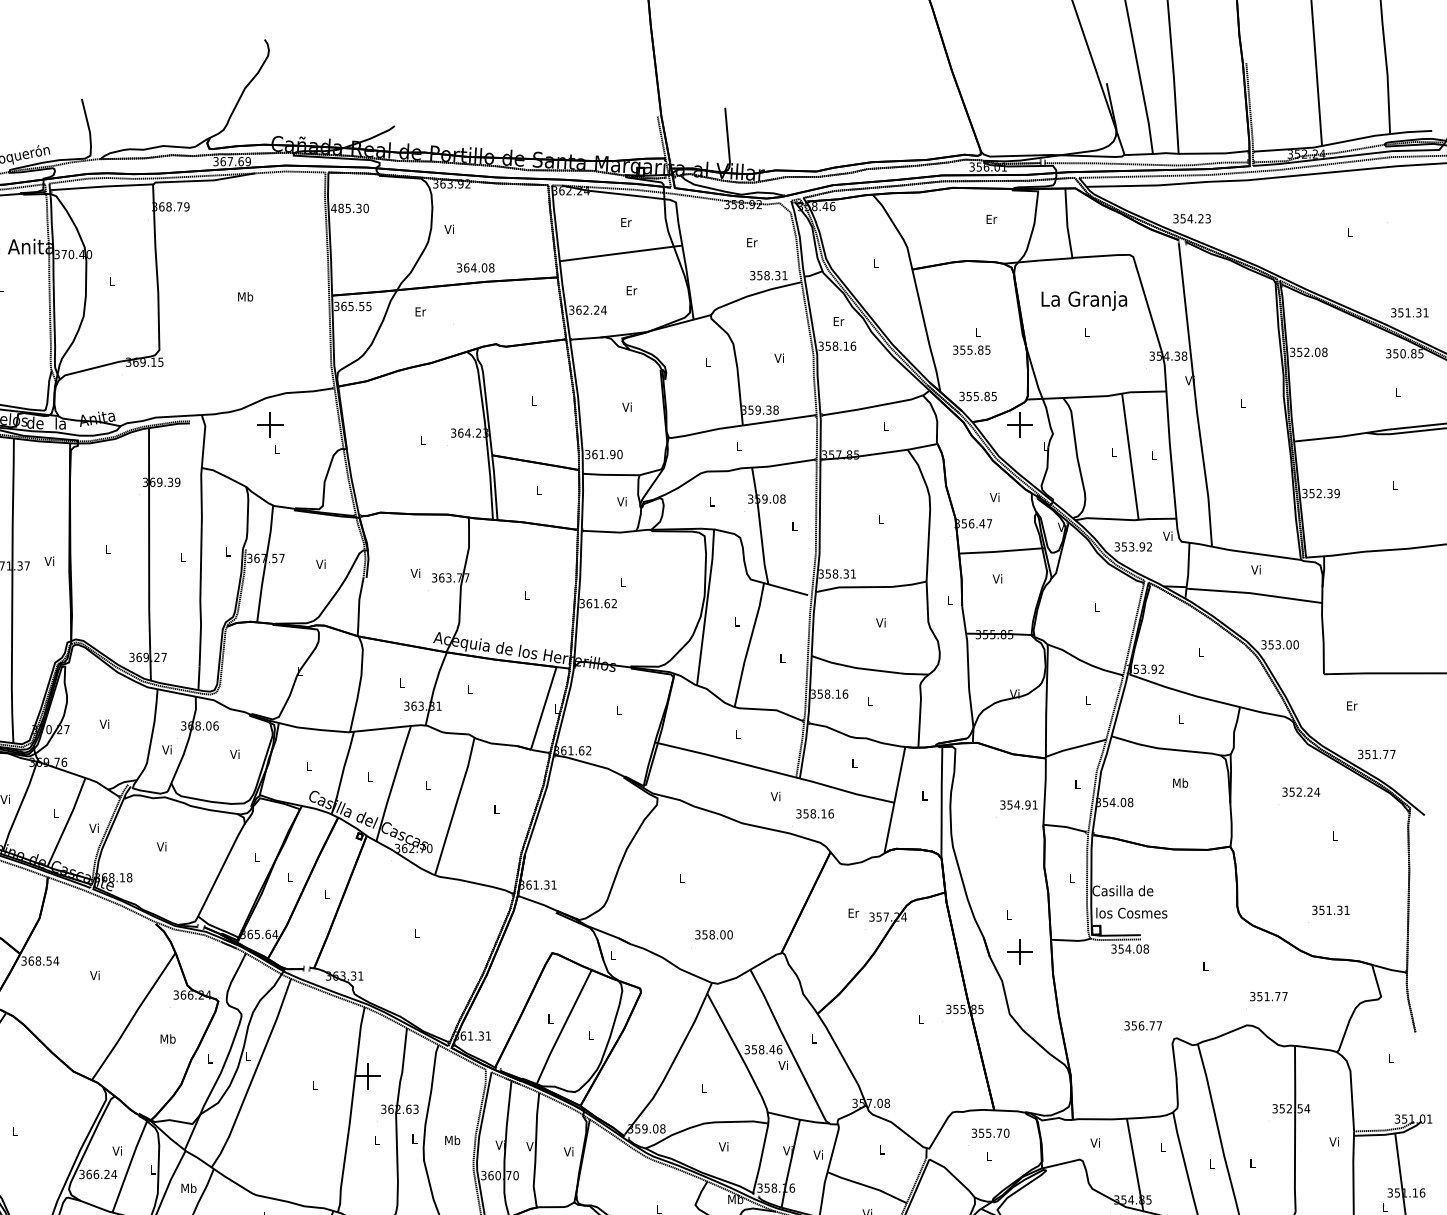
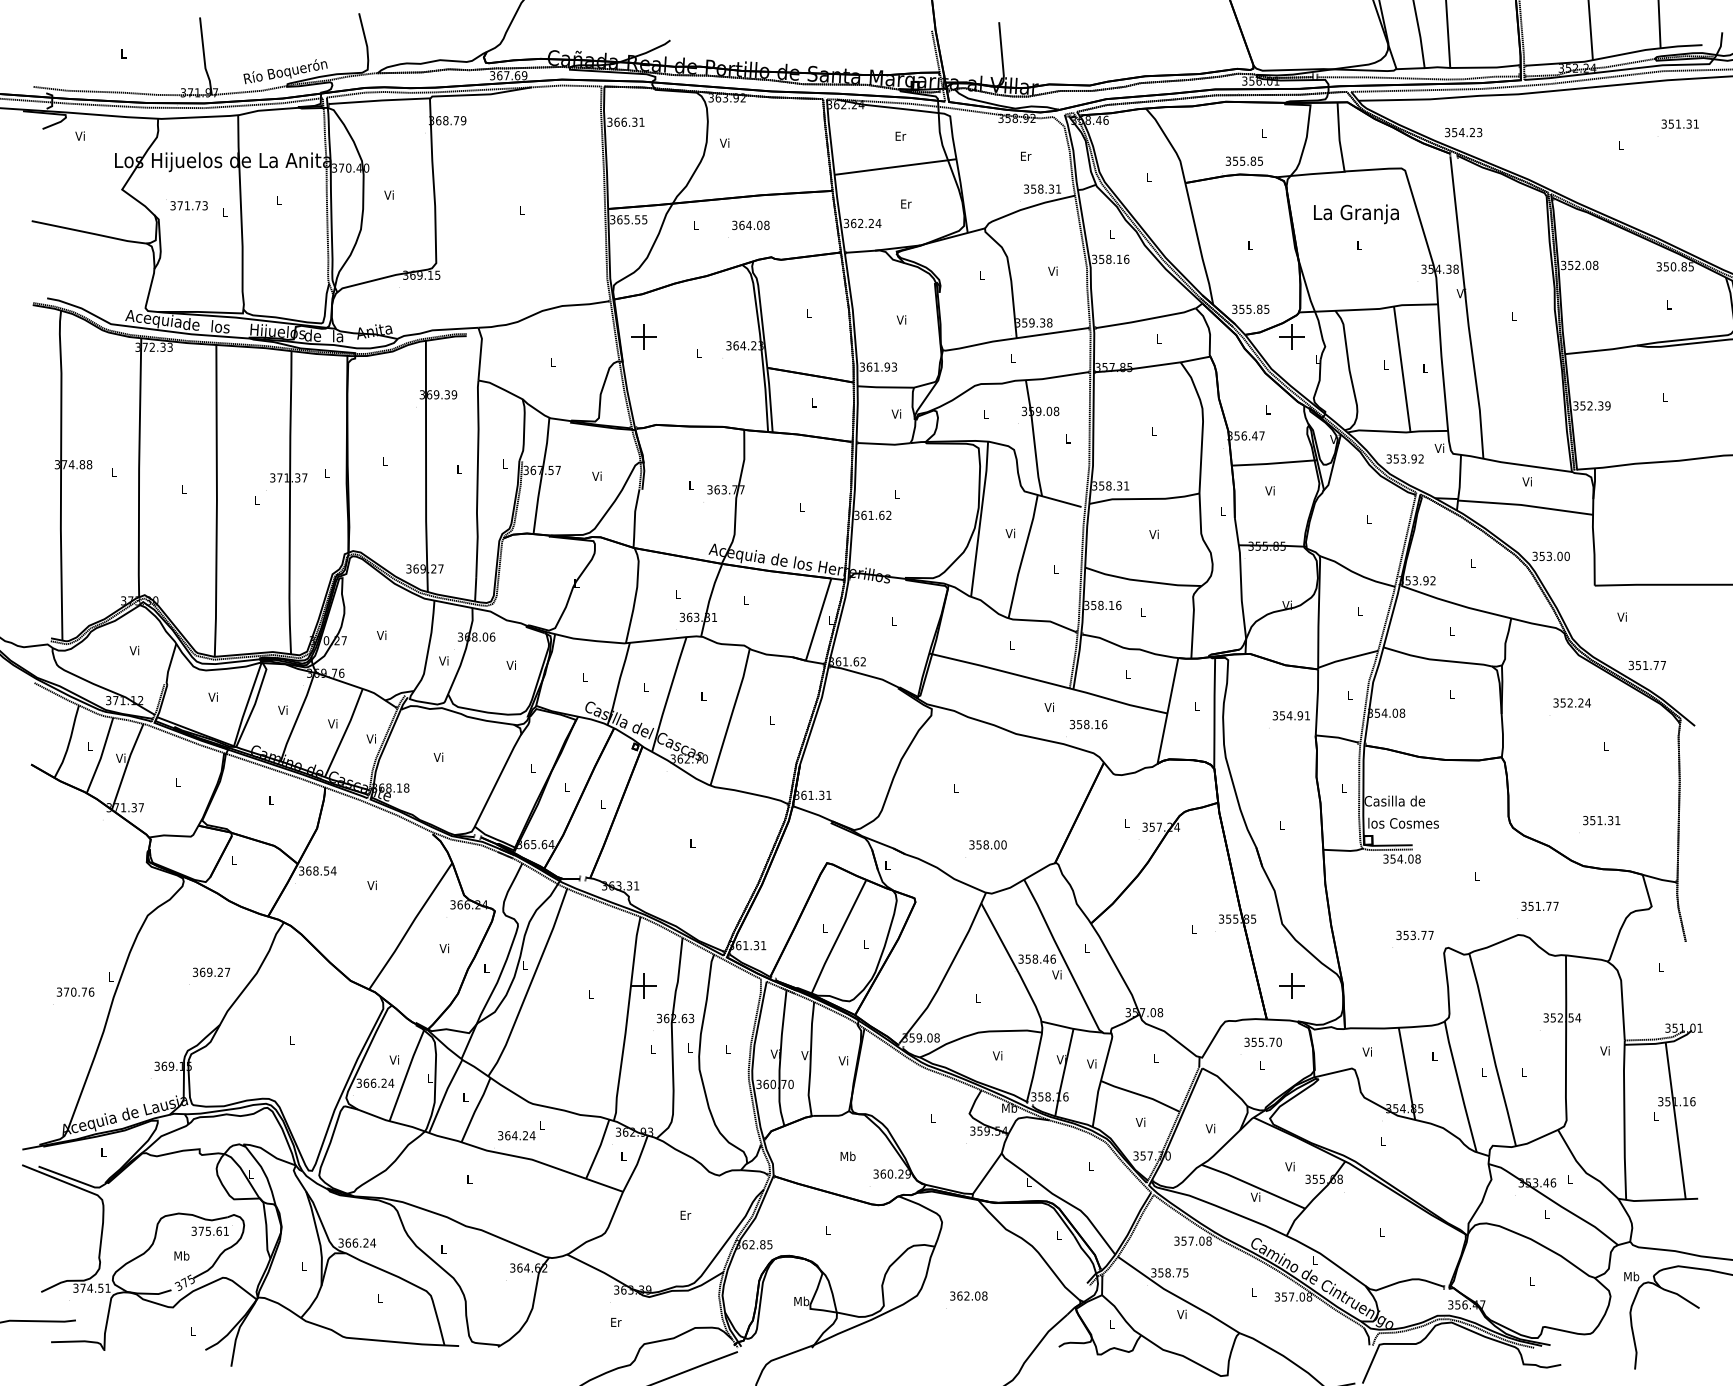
text: (349, 207) -> (625, 121), 485.30 -> 366.31
text: (991, 218) -> (1264, 132), Er -> L
text: (475, 267) -> (750, 225), moved
text: (111, 281) -> (388, 194), L -> Vi
text: (245, 296) -> (521, 209), Mb -> L
text: (420, 311) -> (696, 224), Er -> L
text: (1409, 312) -> (1679, 123), moved
text: (839, 321) -> (1112, 234), Er -> L
text: (970, 349) -> (1243, 160), moved
part: (270, 423) -> (643, 336), moved
text: (620, 453) -> (894, 366), 361.90 -> 361.93
text: (993, 497) -> (1266, 409), Vi -> L
text: (49, 560) -> (326, 472), Vi -> L
text: (414, 572) -> (690, 484), Vi -> L
text: (736, 621) -> (1010, 533), L -> Vi
text: (1351, 705) -> (1622, 616), Er -> Vi
text: (1179, 782) -> (1451, 693), Mb -> L
text: (55, 812) -> (332, 723), L -> Vi
text: (854, 912) -> (1127, 822), Er -> L
part: (1019, 951) -> (1291, 985), moved
text: (1141, 1025) -> (1413, 935), 356.77 -> 353.77
text: (167, 1038) -> (444, 948), Mb -> Vi
text: (452, 1140) -> (727, 1049), Mb -> L
text: (188, 1187) -> (465, 1096), Mb -> L

